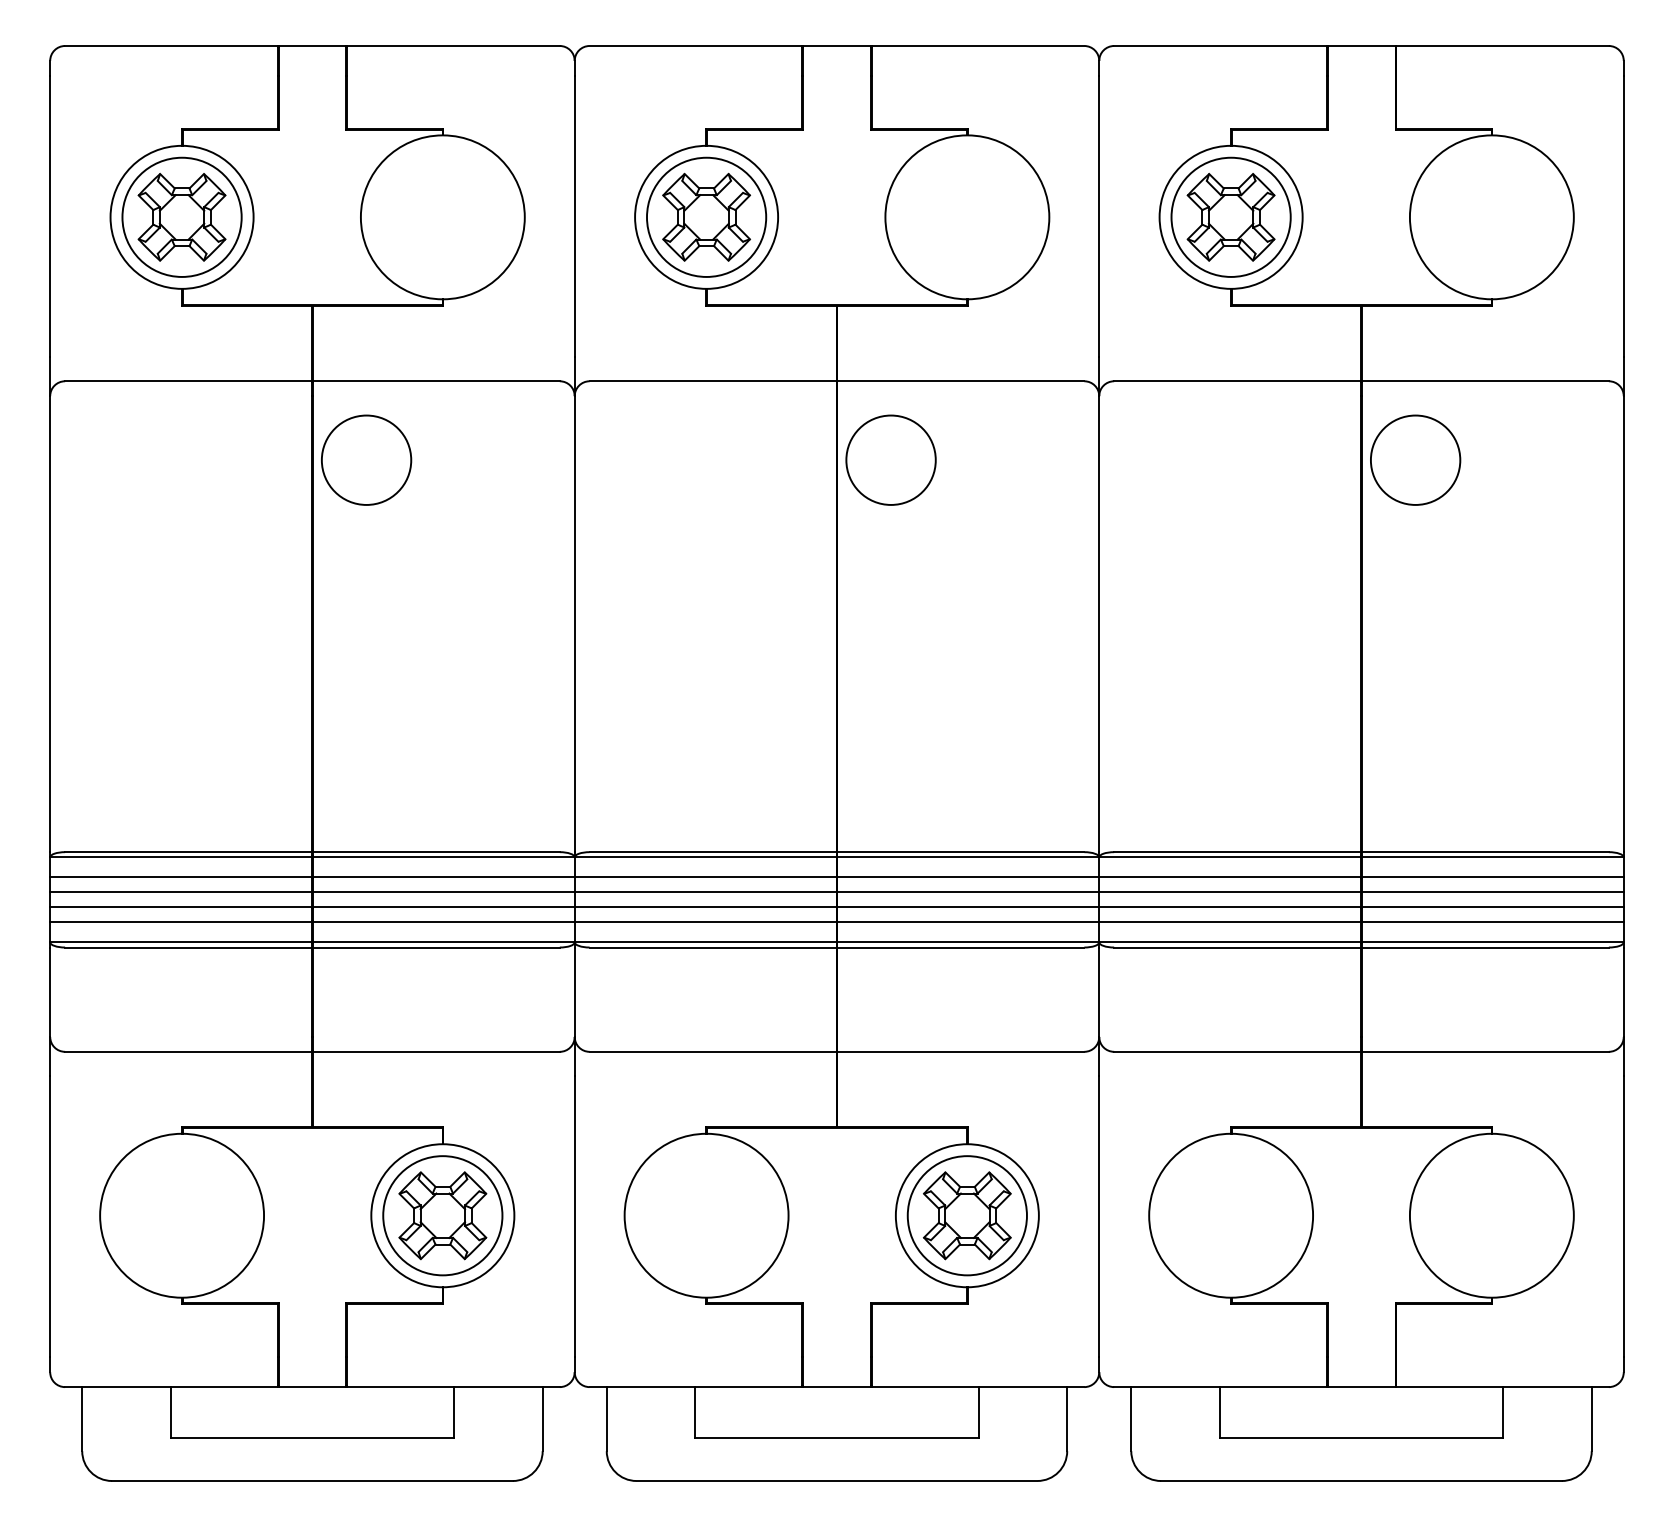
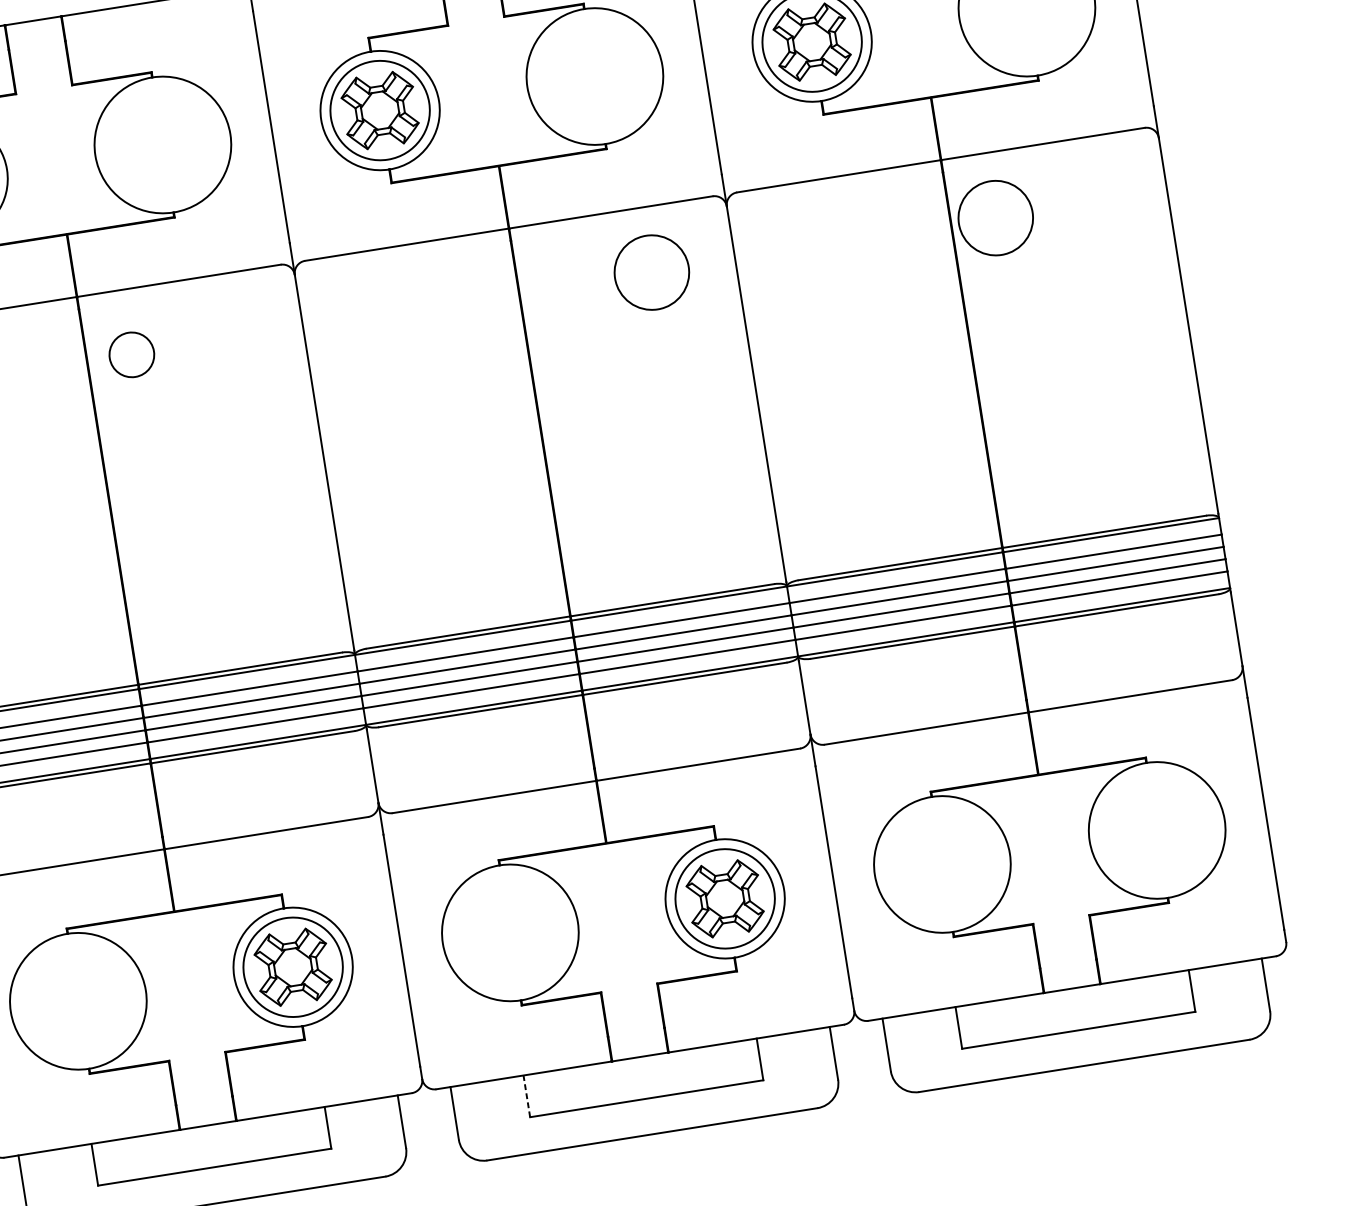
circle: (366, 459) -> (131, 354), size x0.6
circle: (890, 459) -> (651, 272), moved
line: (695, 1411) -> (526, 1095), solid -> dashed

